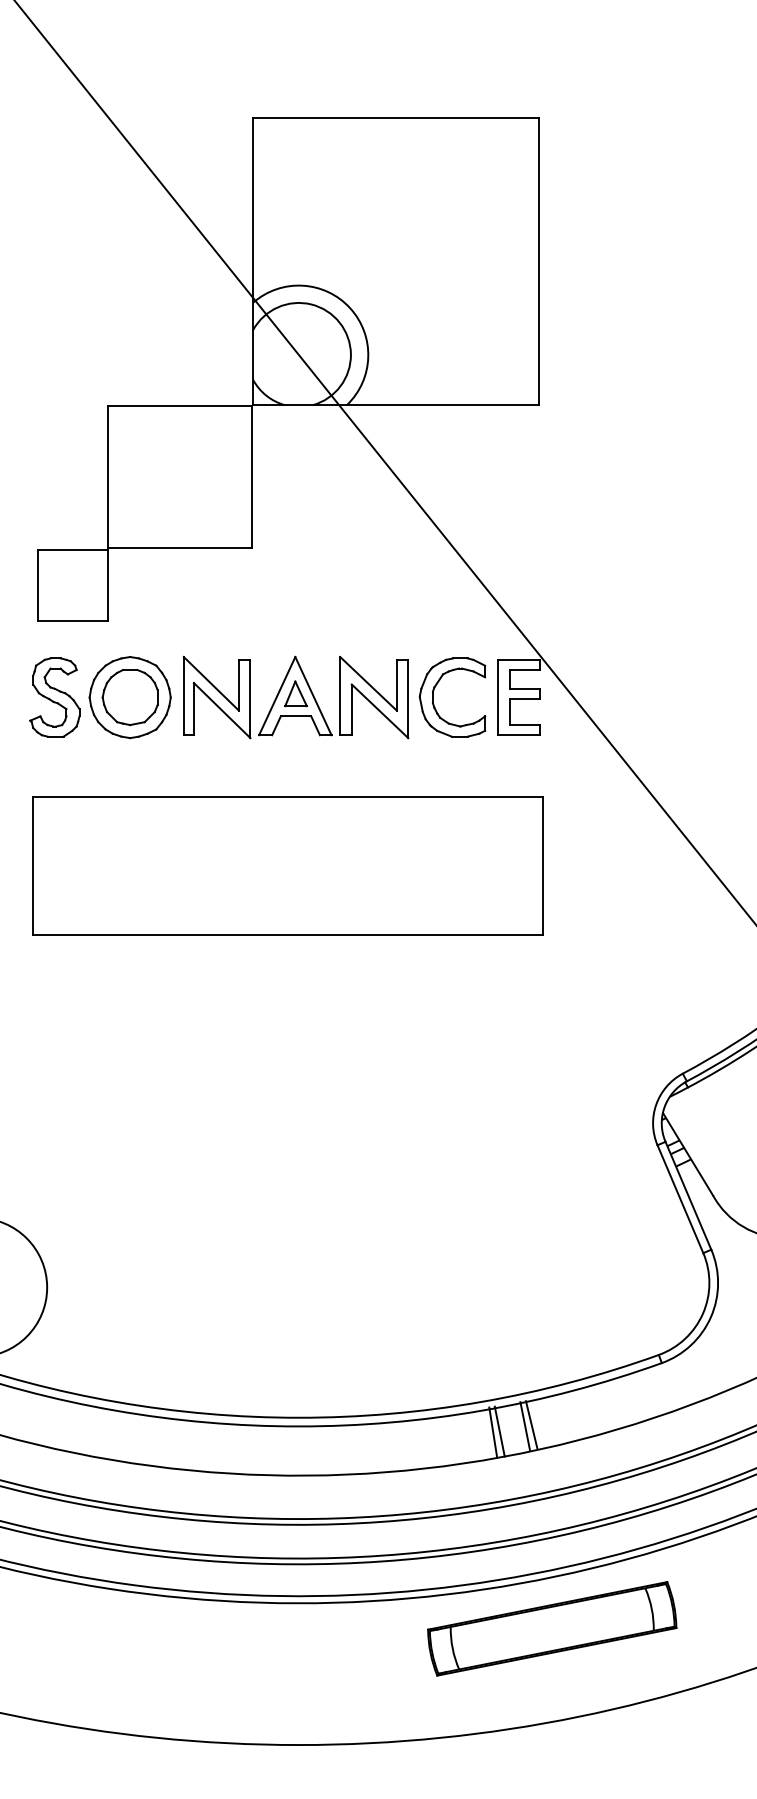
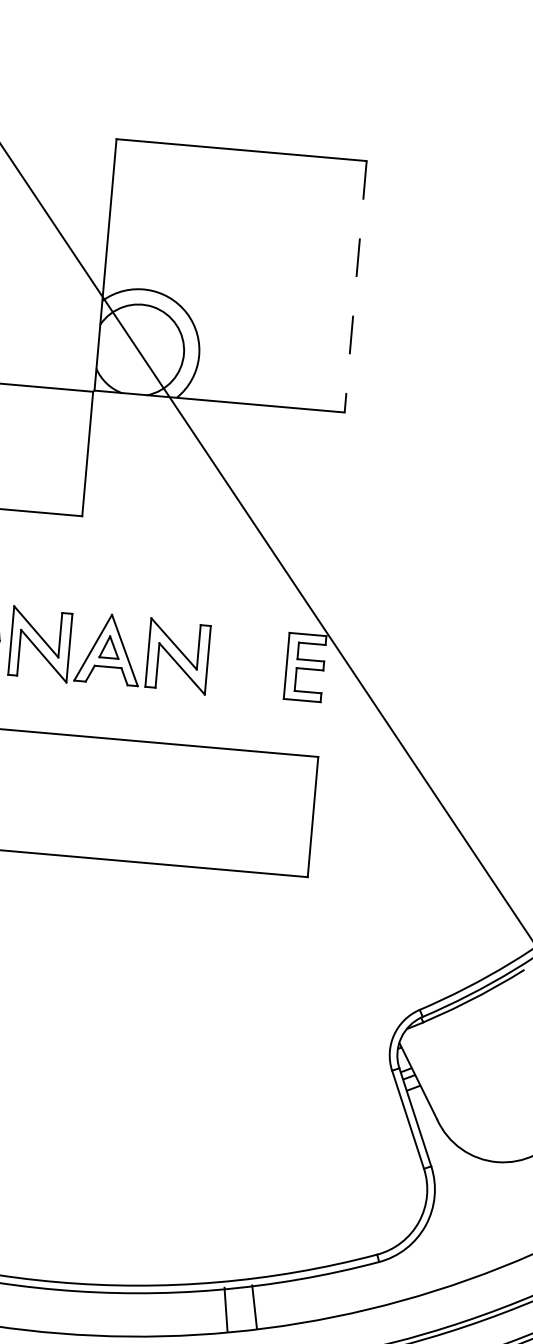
line: (538, 262) -> (355, 287), solid -> dashed
part: (433, 697) -> (230, 660), removed
line: (531, 1424) -> (260, 1305), removed
line: (499, 1431) -> (231, 1309), removed

